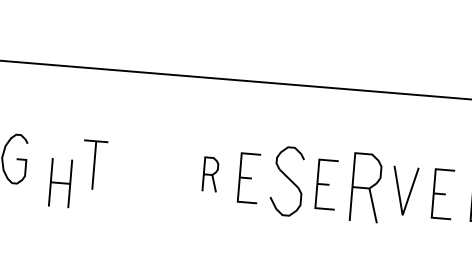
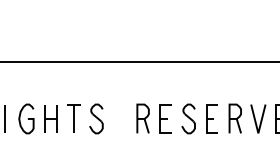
part: (132, 167) -> (96, 118), added
part: (209, 174) -> (142, 118), size x1.43
part: (287, 180) -> (188, 118), size x0.71
part: (59, 182) -> (50, 118), moved
part: (364, 186) -> (234, 118), size x0.71

